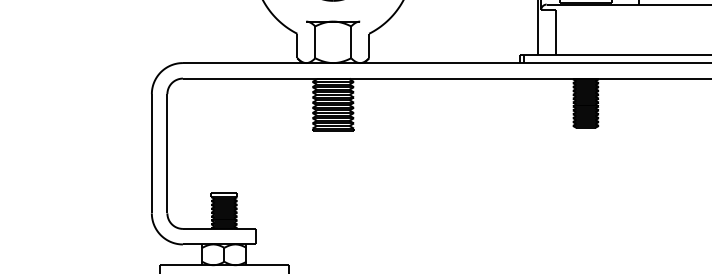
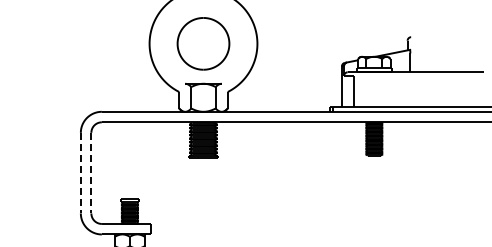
line: (151, 154) -> (80, 173), solid -> dashed
line: (167, 154) -> (91, 173), solid -> dashed

